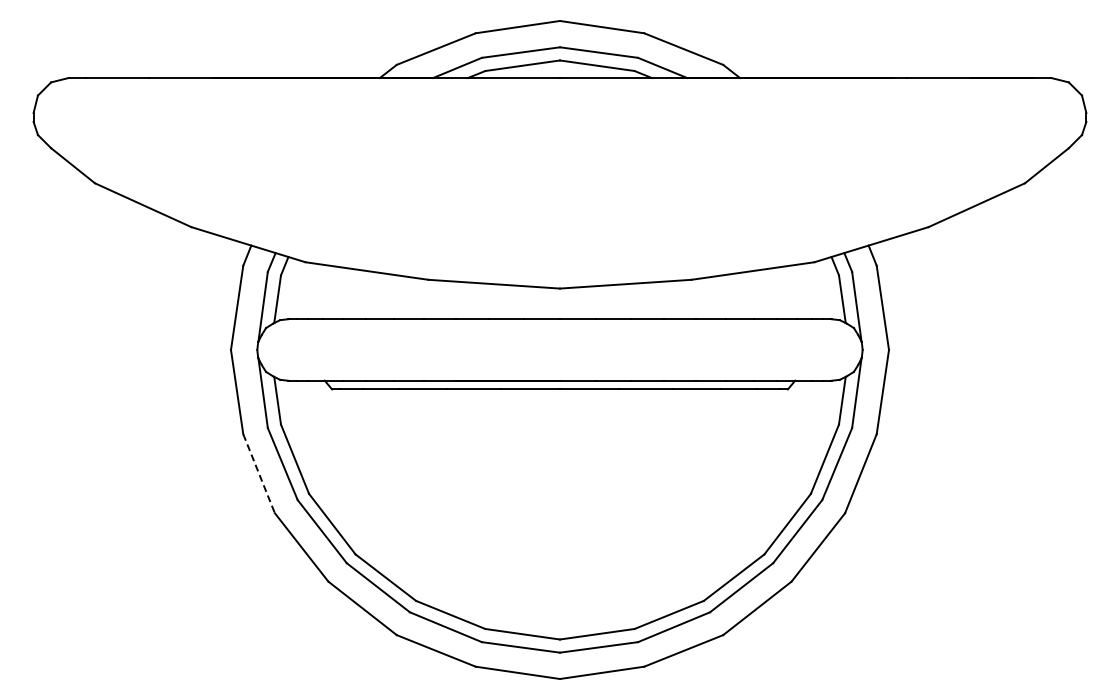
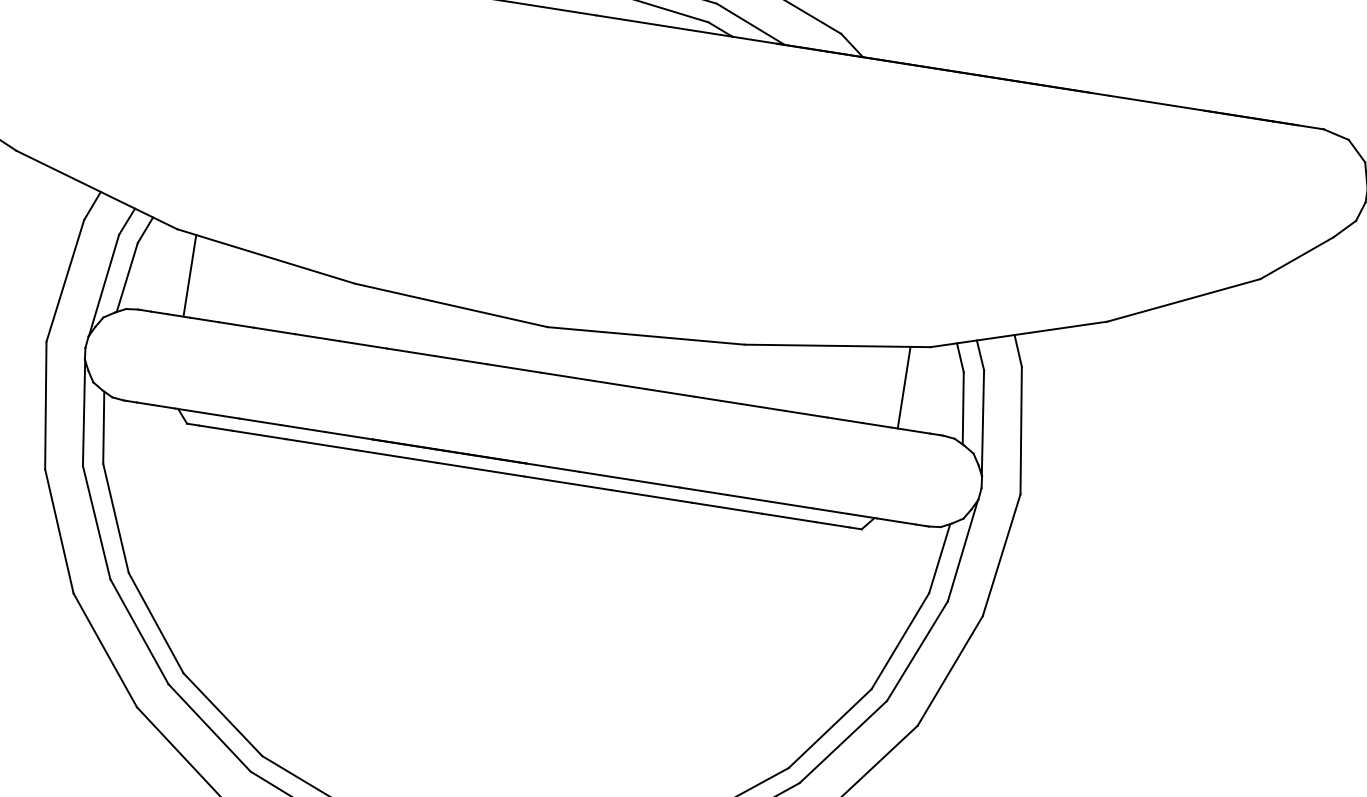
line: (318, 291) -> (189, 275), added
line: (801, 291) -> (904, 387), added
line: (259, 473) -> (60, 531), dashed -> solid

